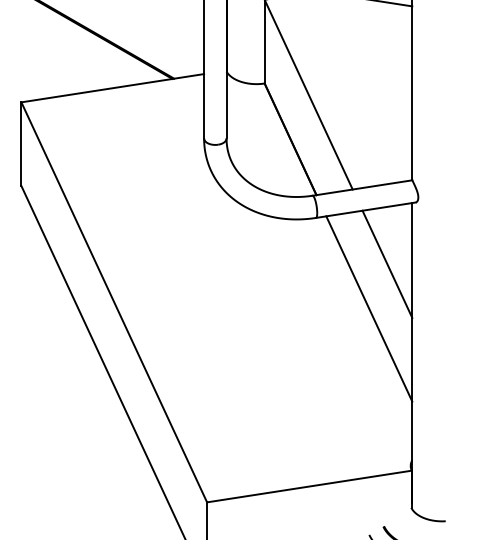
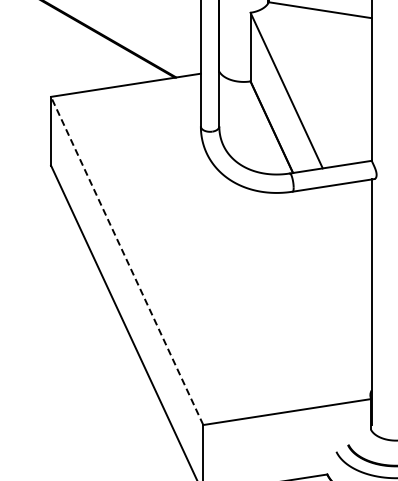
line: (386, 264) -> (350, 229), removed
line: (114, 301) -> (127, 260), solid -> dashed
line: (369, 309) -> (336, 266), removed

